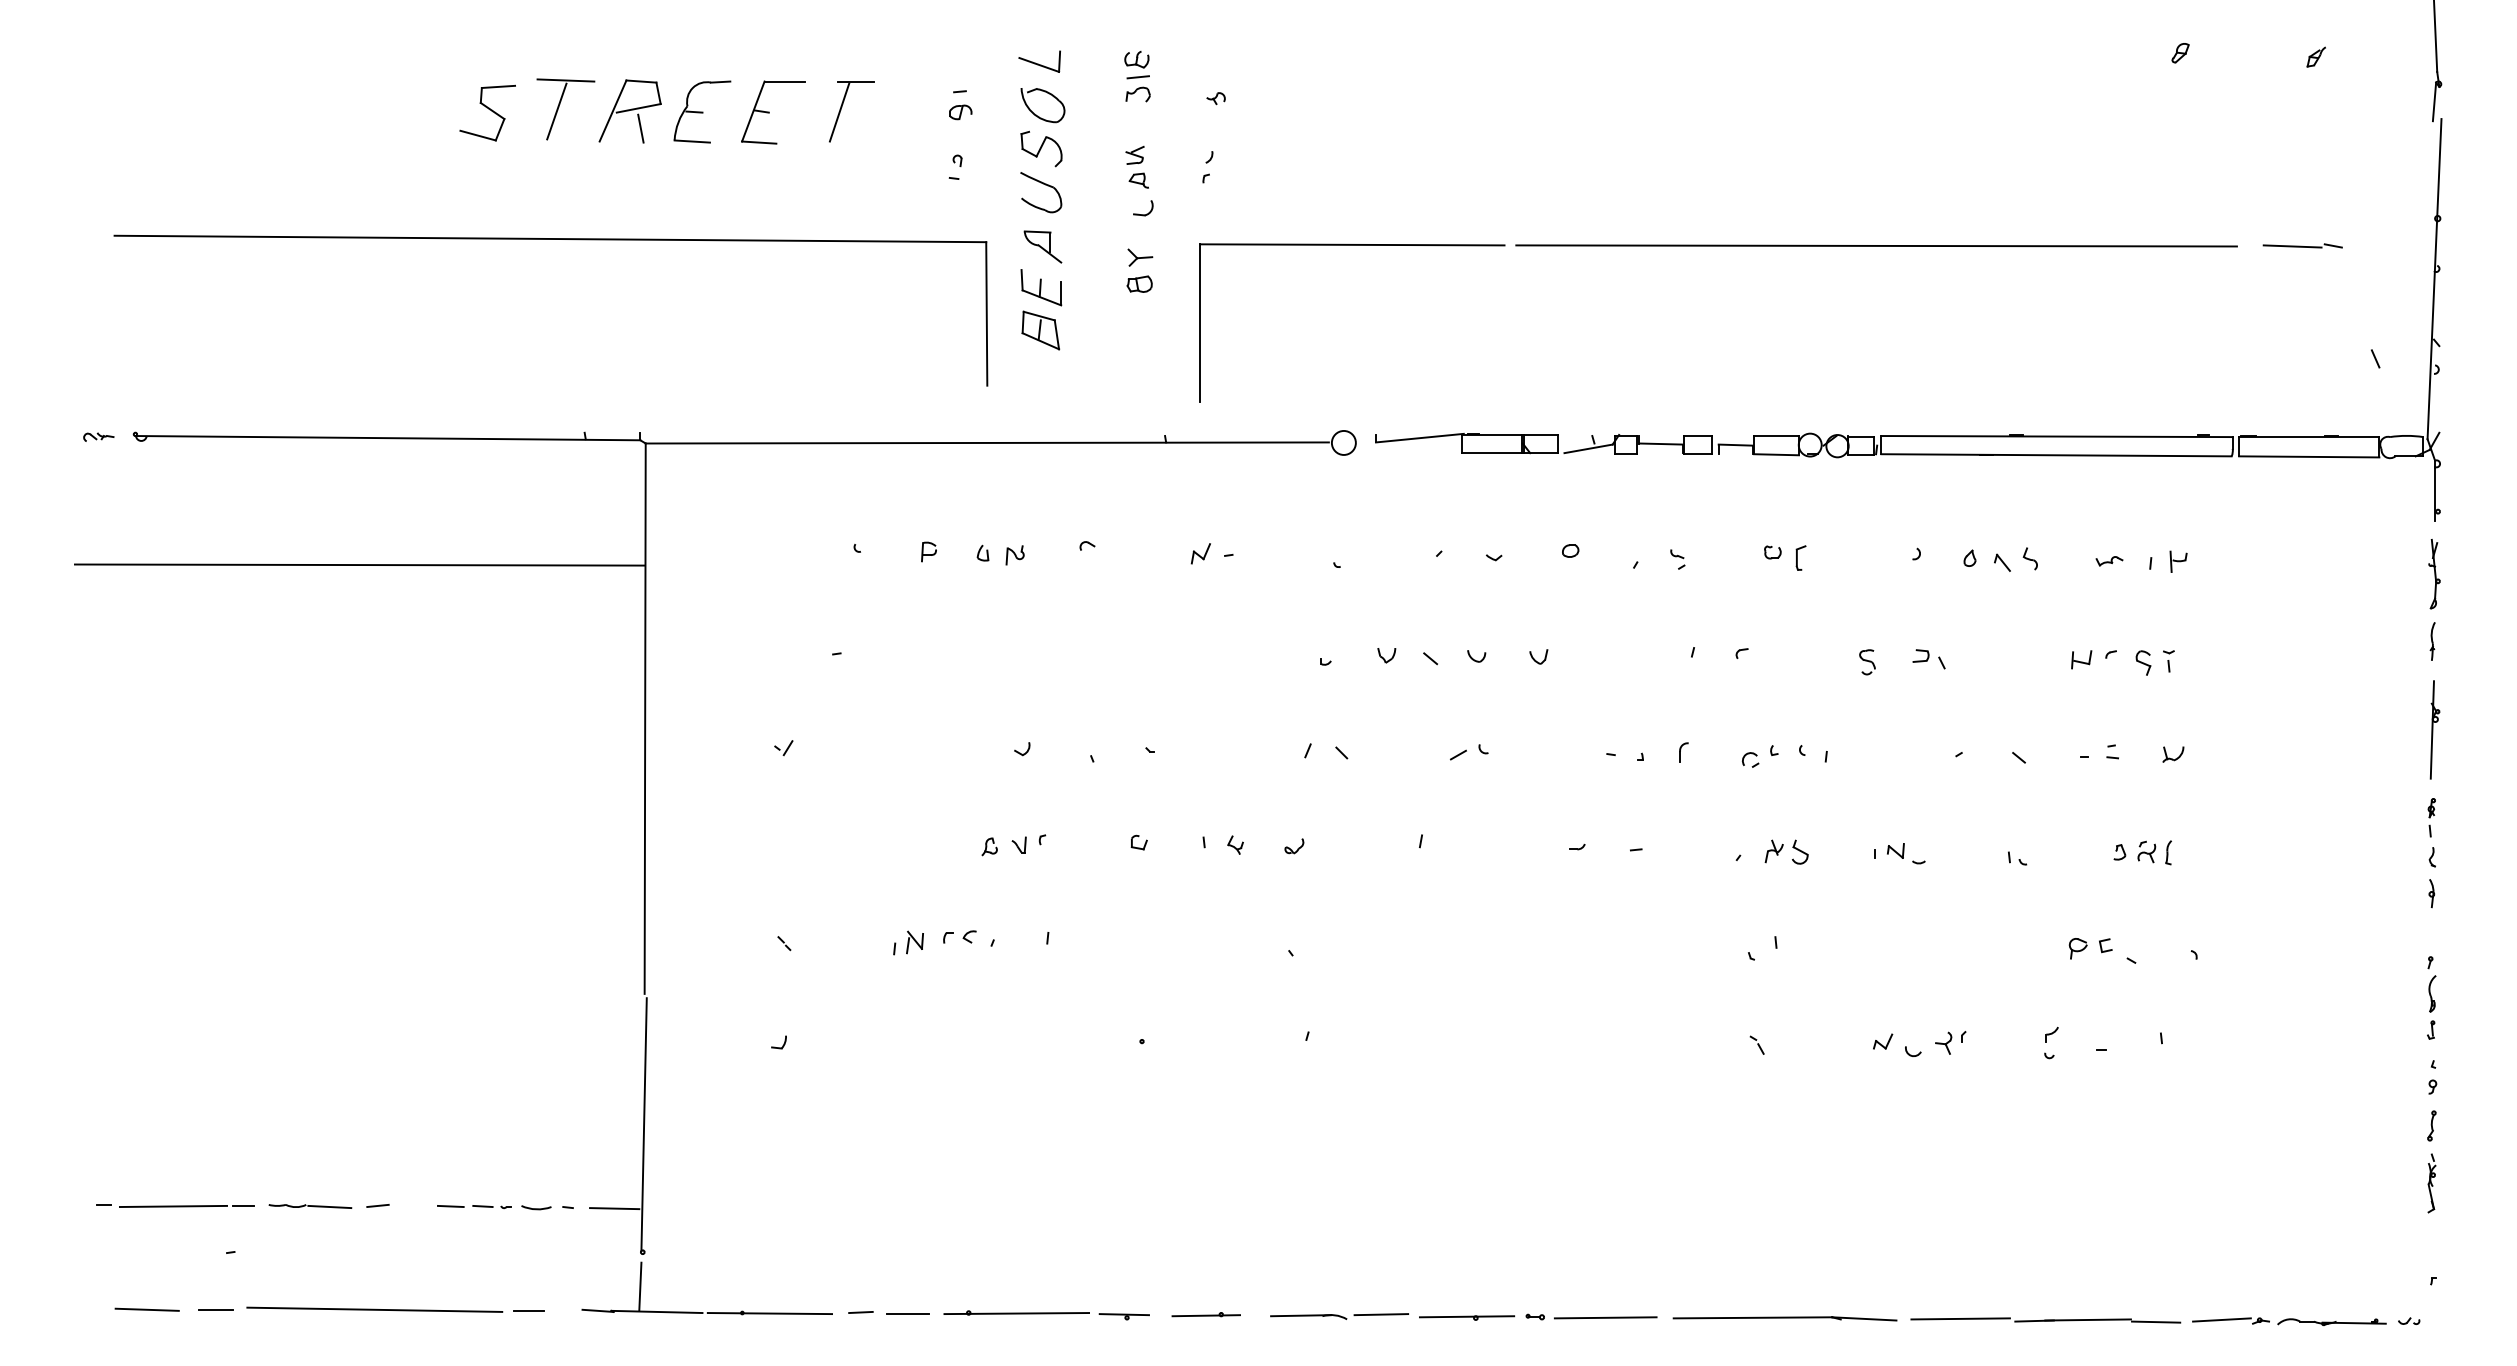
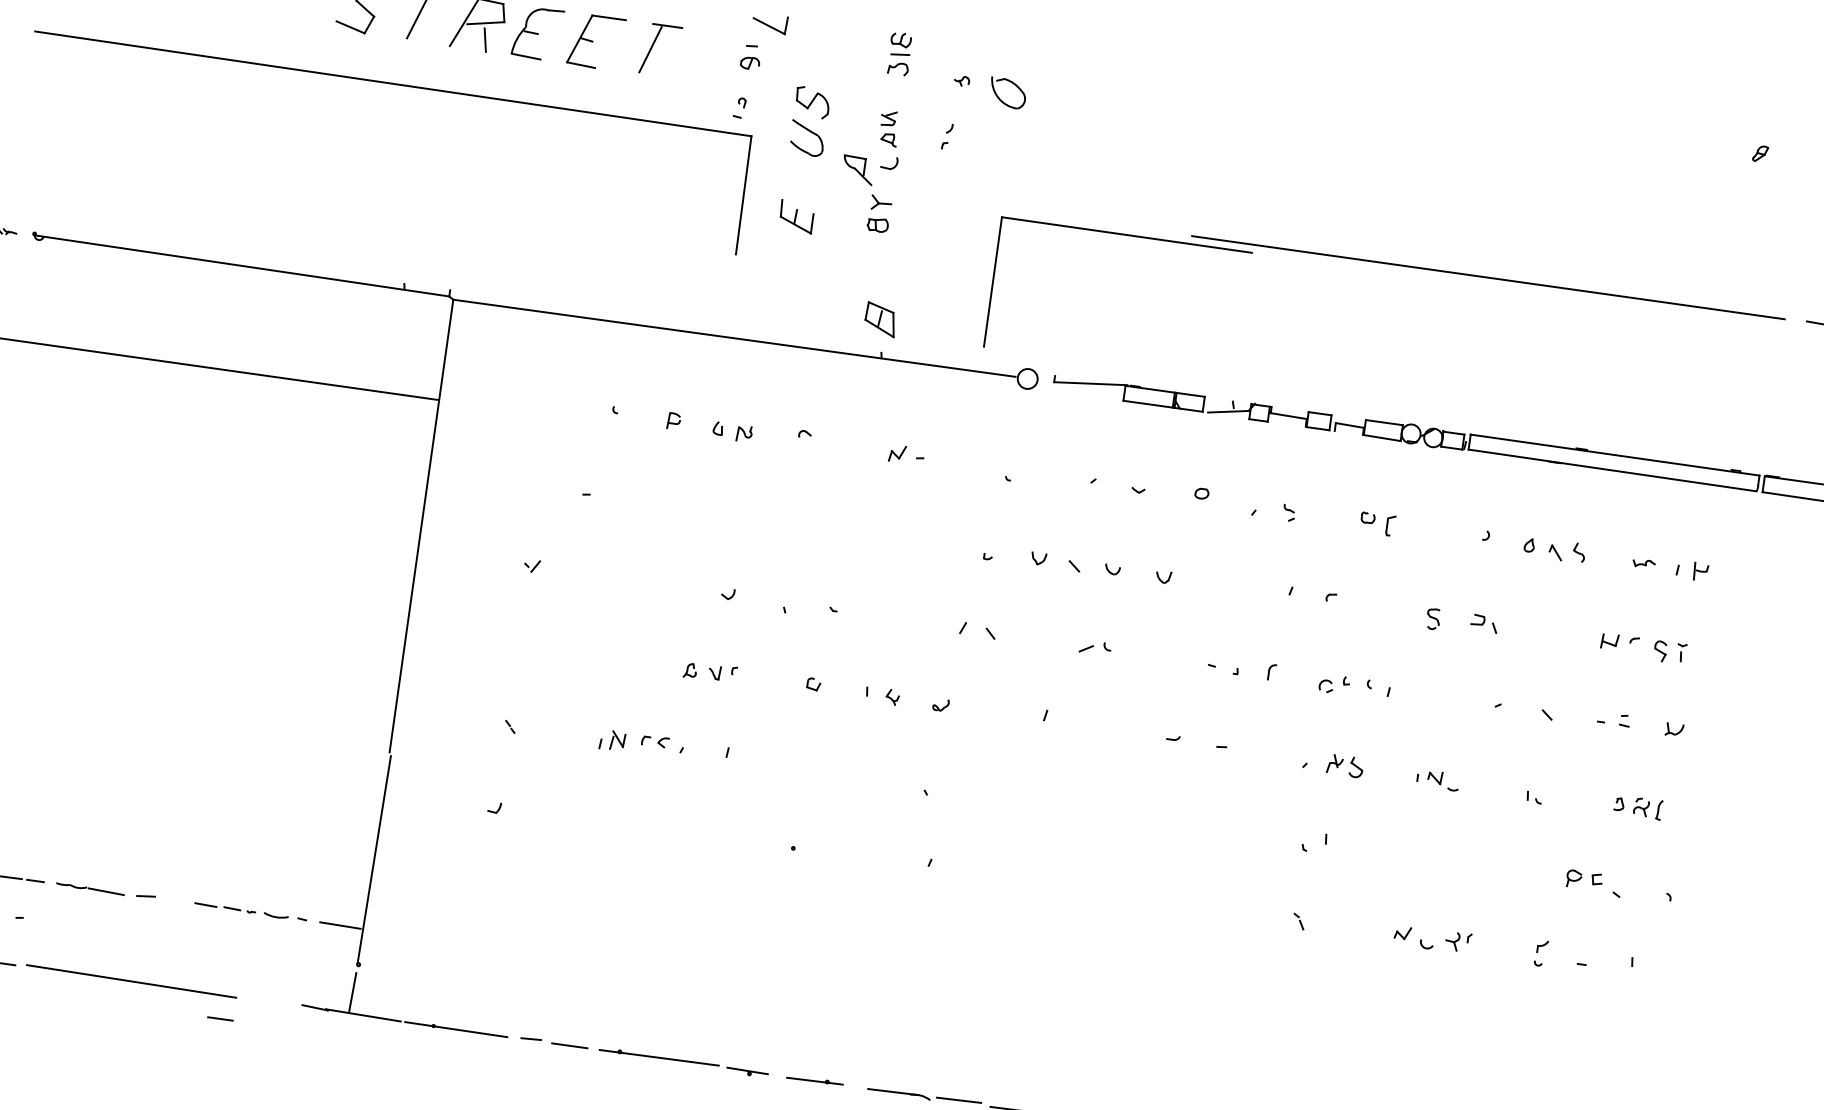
part: (1039, 61) -> (769, 23), moved
part: (1036, 114) -> (1001, 99), moved
part: (550, 239) -> (393, 84), moved
part: (1352, 245) -> (1126, 235), moved
part: (1042, 246) -> (857, 169), moved
part: (1040, 330) -> (880, 319), moved
line: (528, 1310) -> (220, 1018), moved

